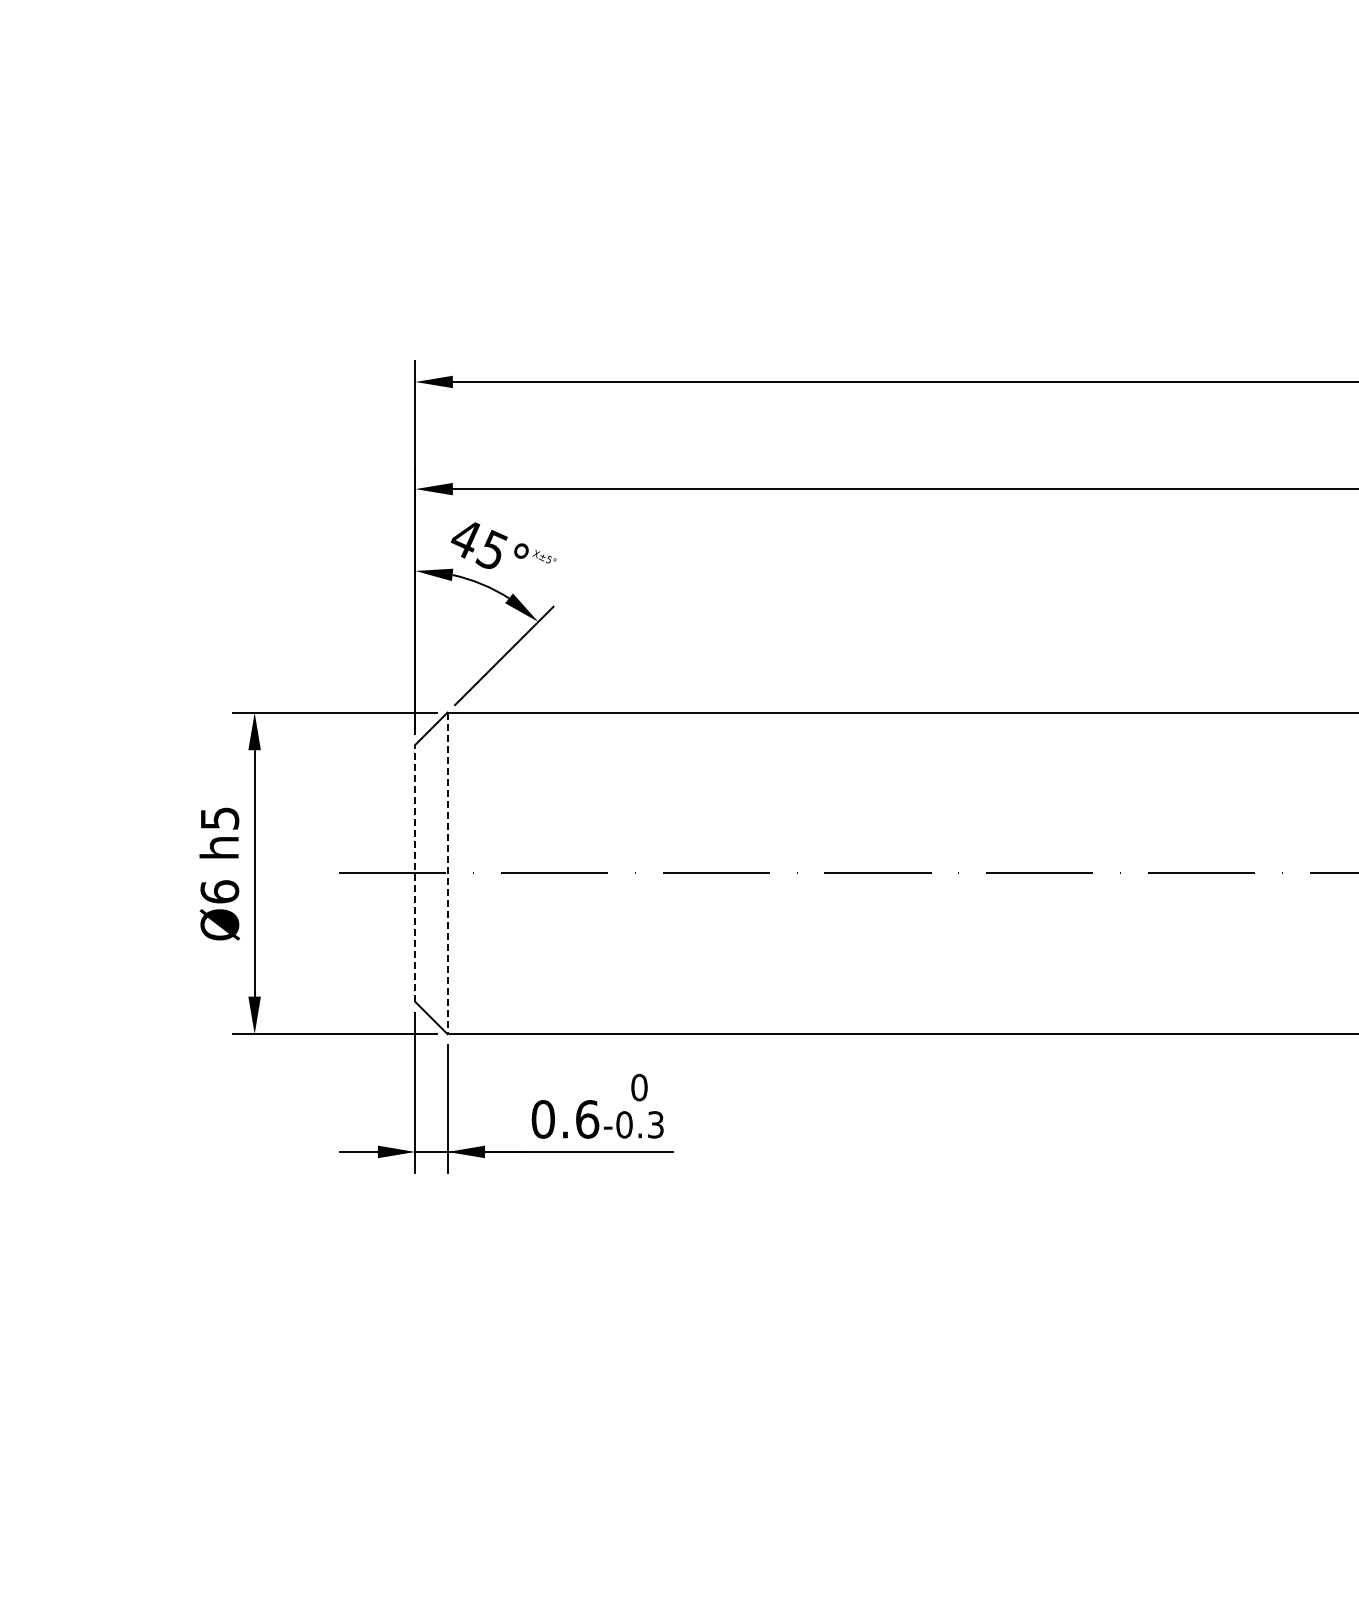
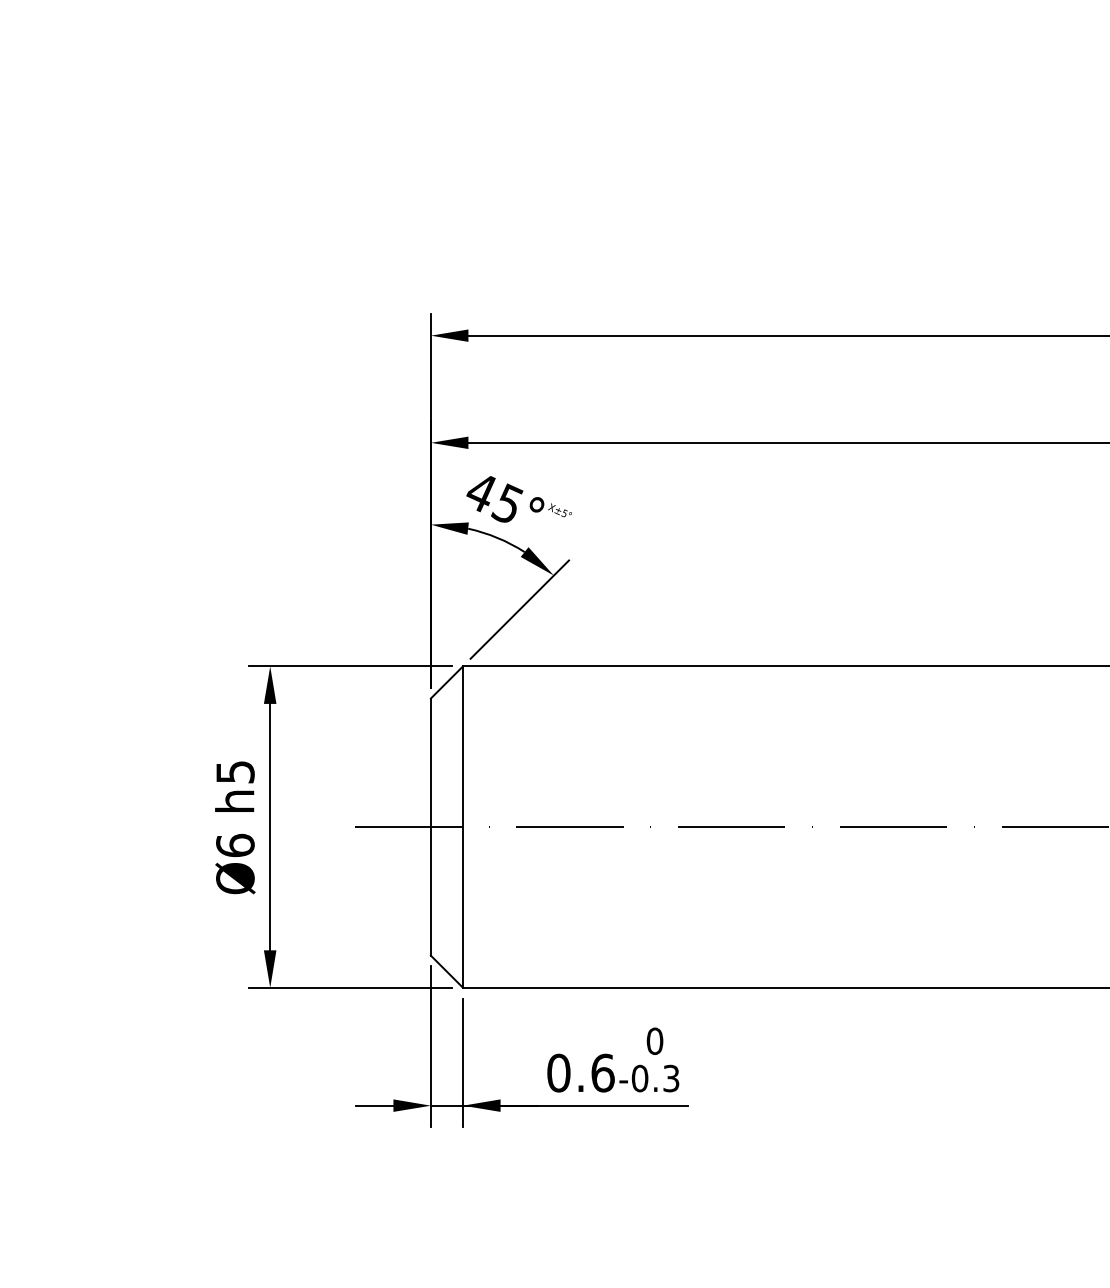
line: (415, 873) -> (431, 827), dashed -> solid
line: (447, 873) -> (463, 827), dashed -> solid

